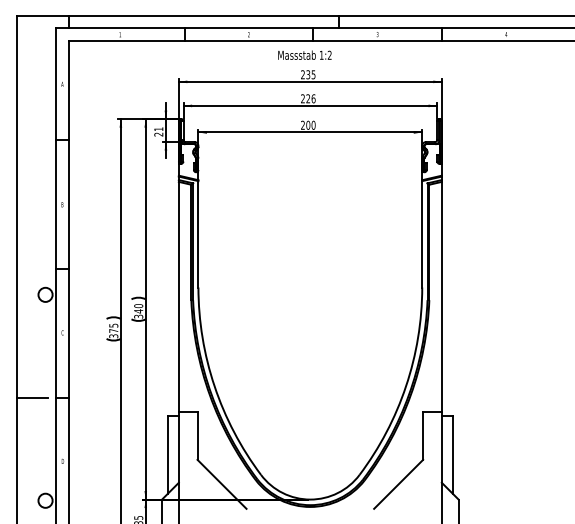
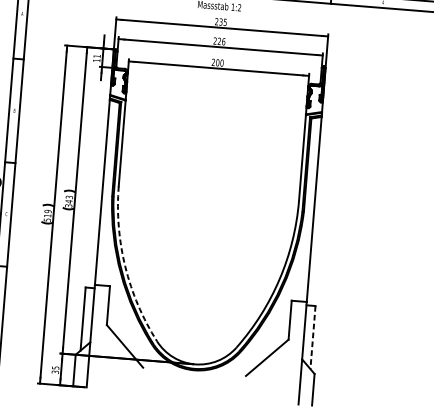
text: (158, 134) -> (96, 60), 21 -> 11
text: (138, 306) -> (69, 197), 340 -> 343
text: (113, 330) -> (47, 215), 375 -> 519
arc: (214, 386) -> (125, 267), solid -> dashed
line: (453, 455) -> (313, 338), solid -> dashed

